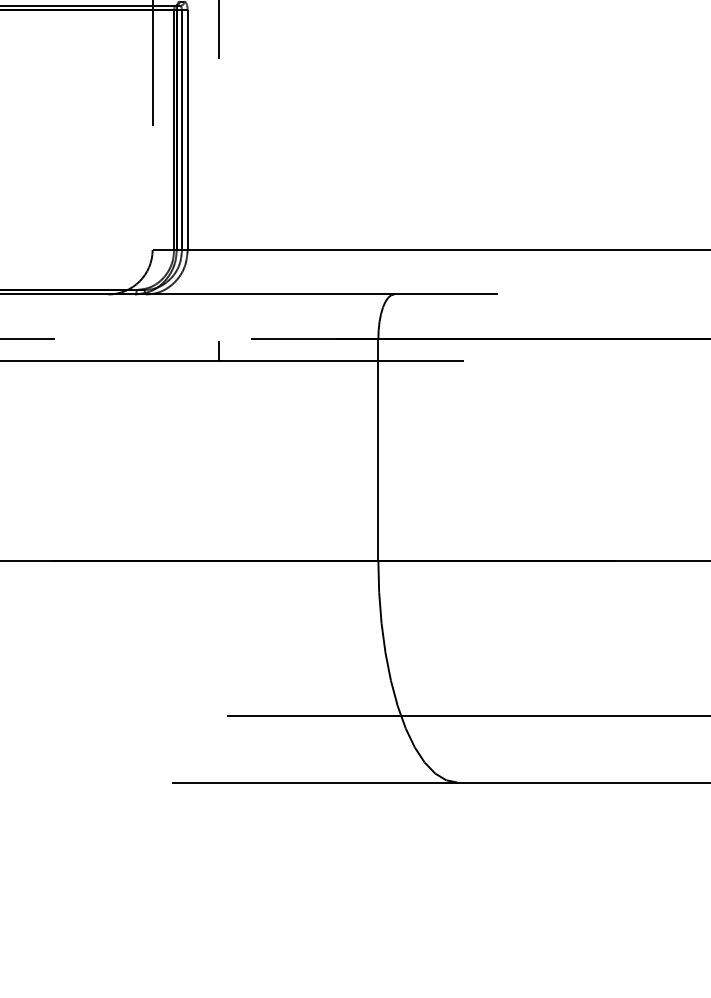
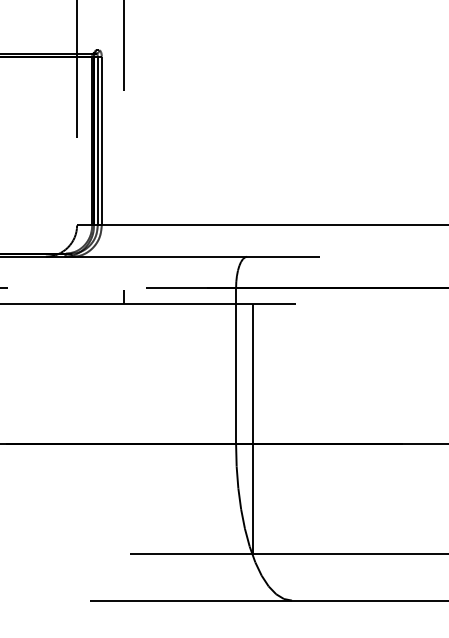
line: (402, 538) -> (253, 428), added

